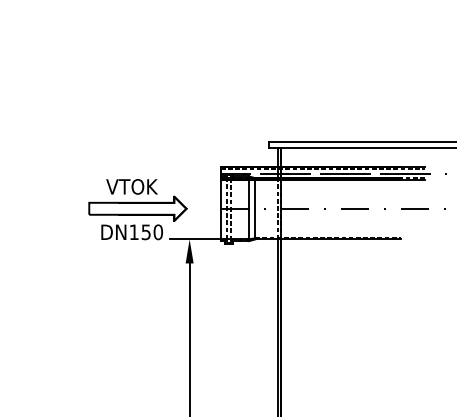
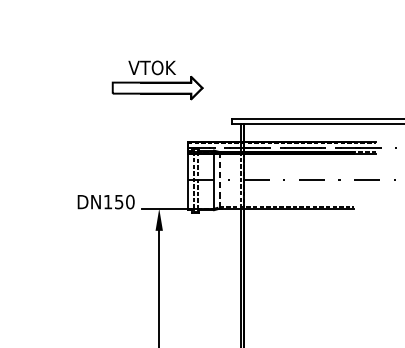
part: (137, 200) -> (157, 80), moved
line: (255, 208) -> (220, 180), solid -> dashed

